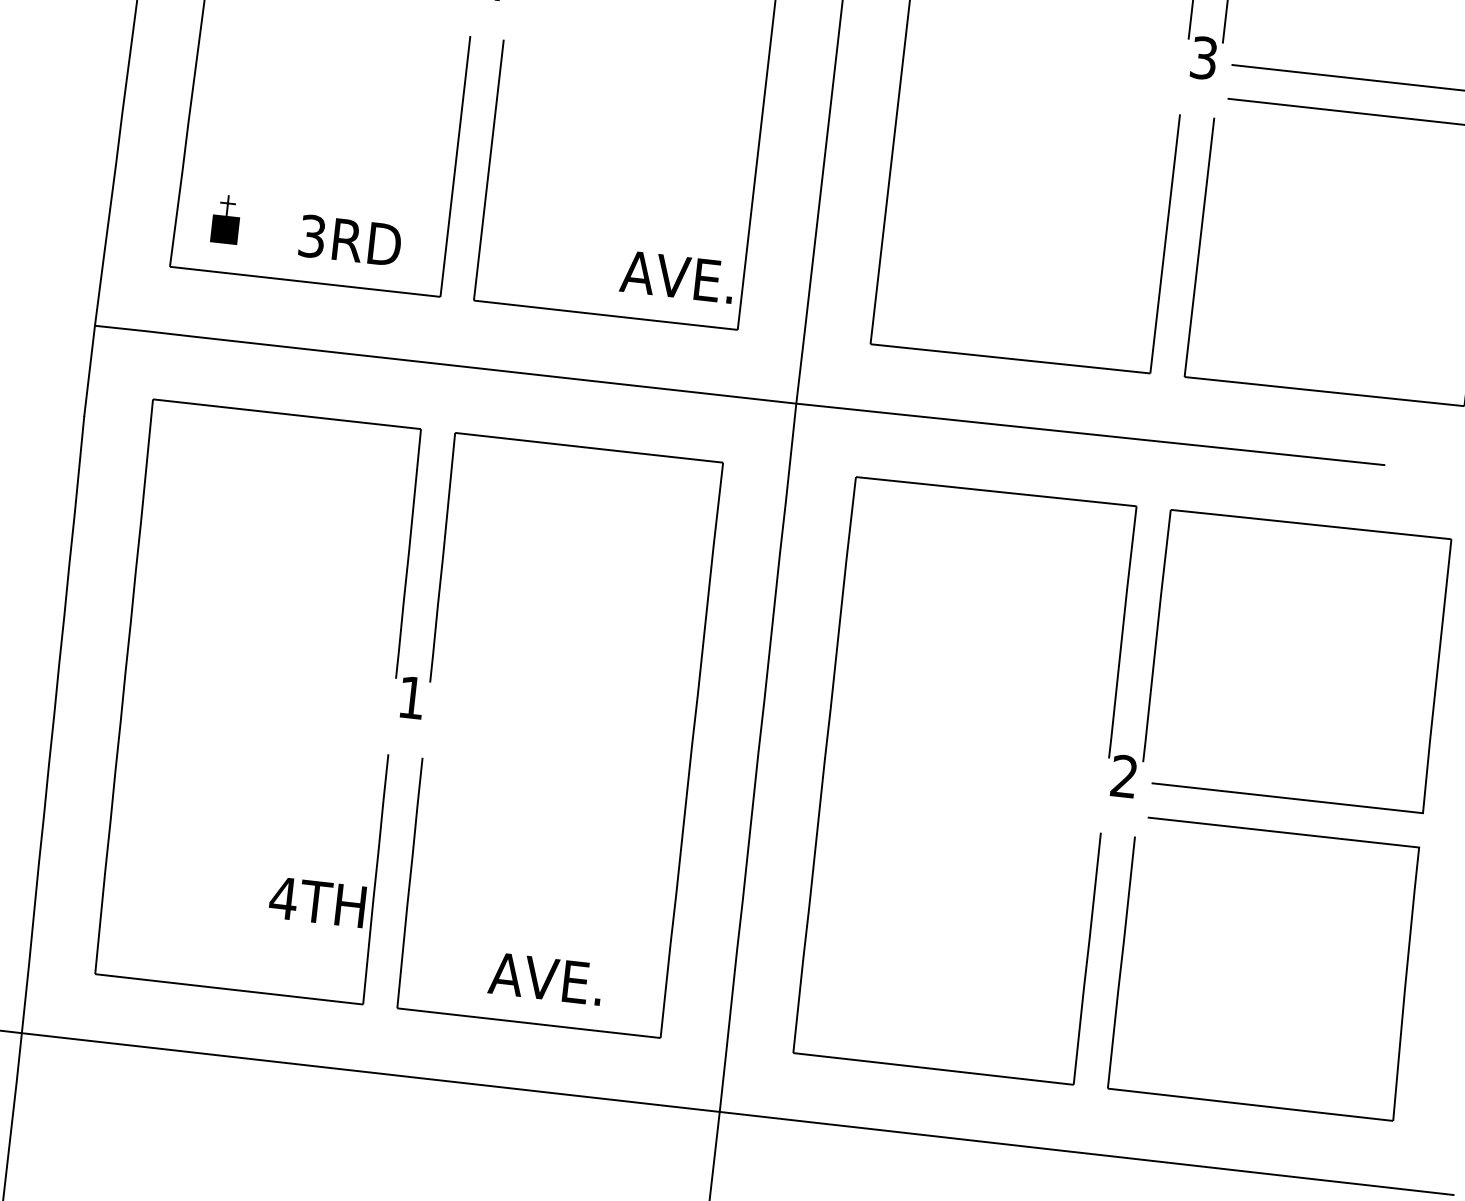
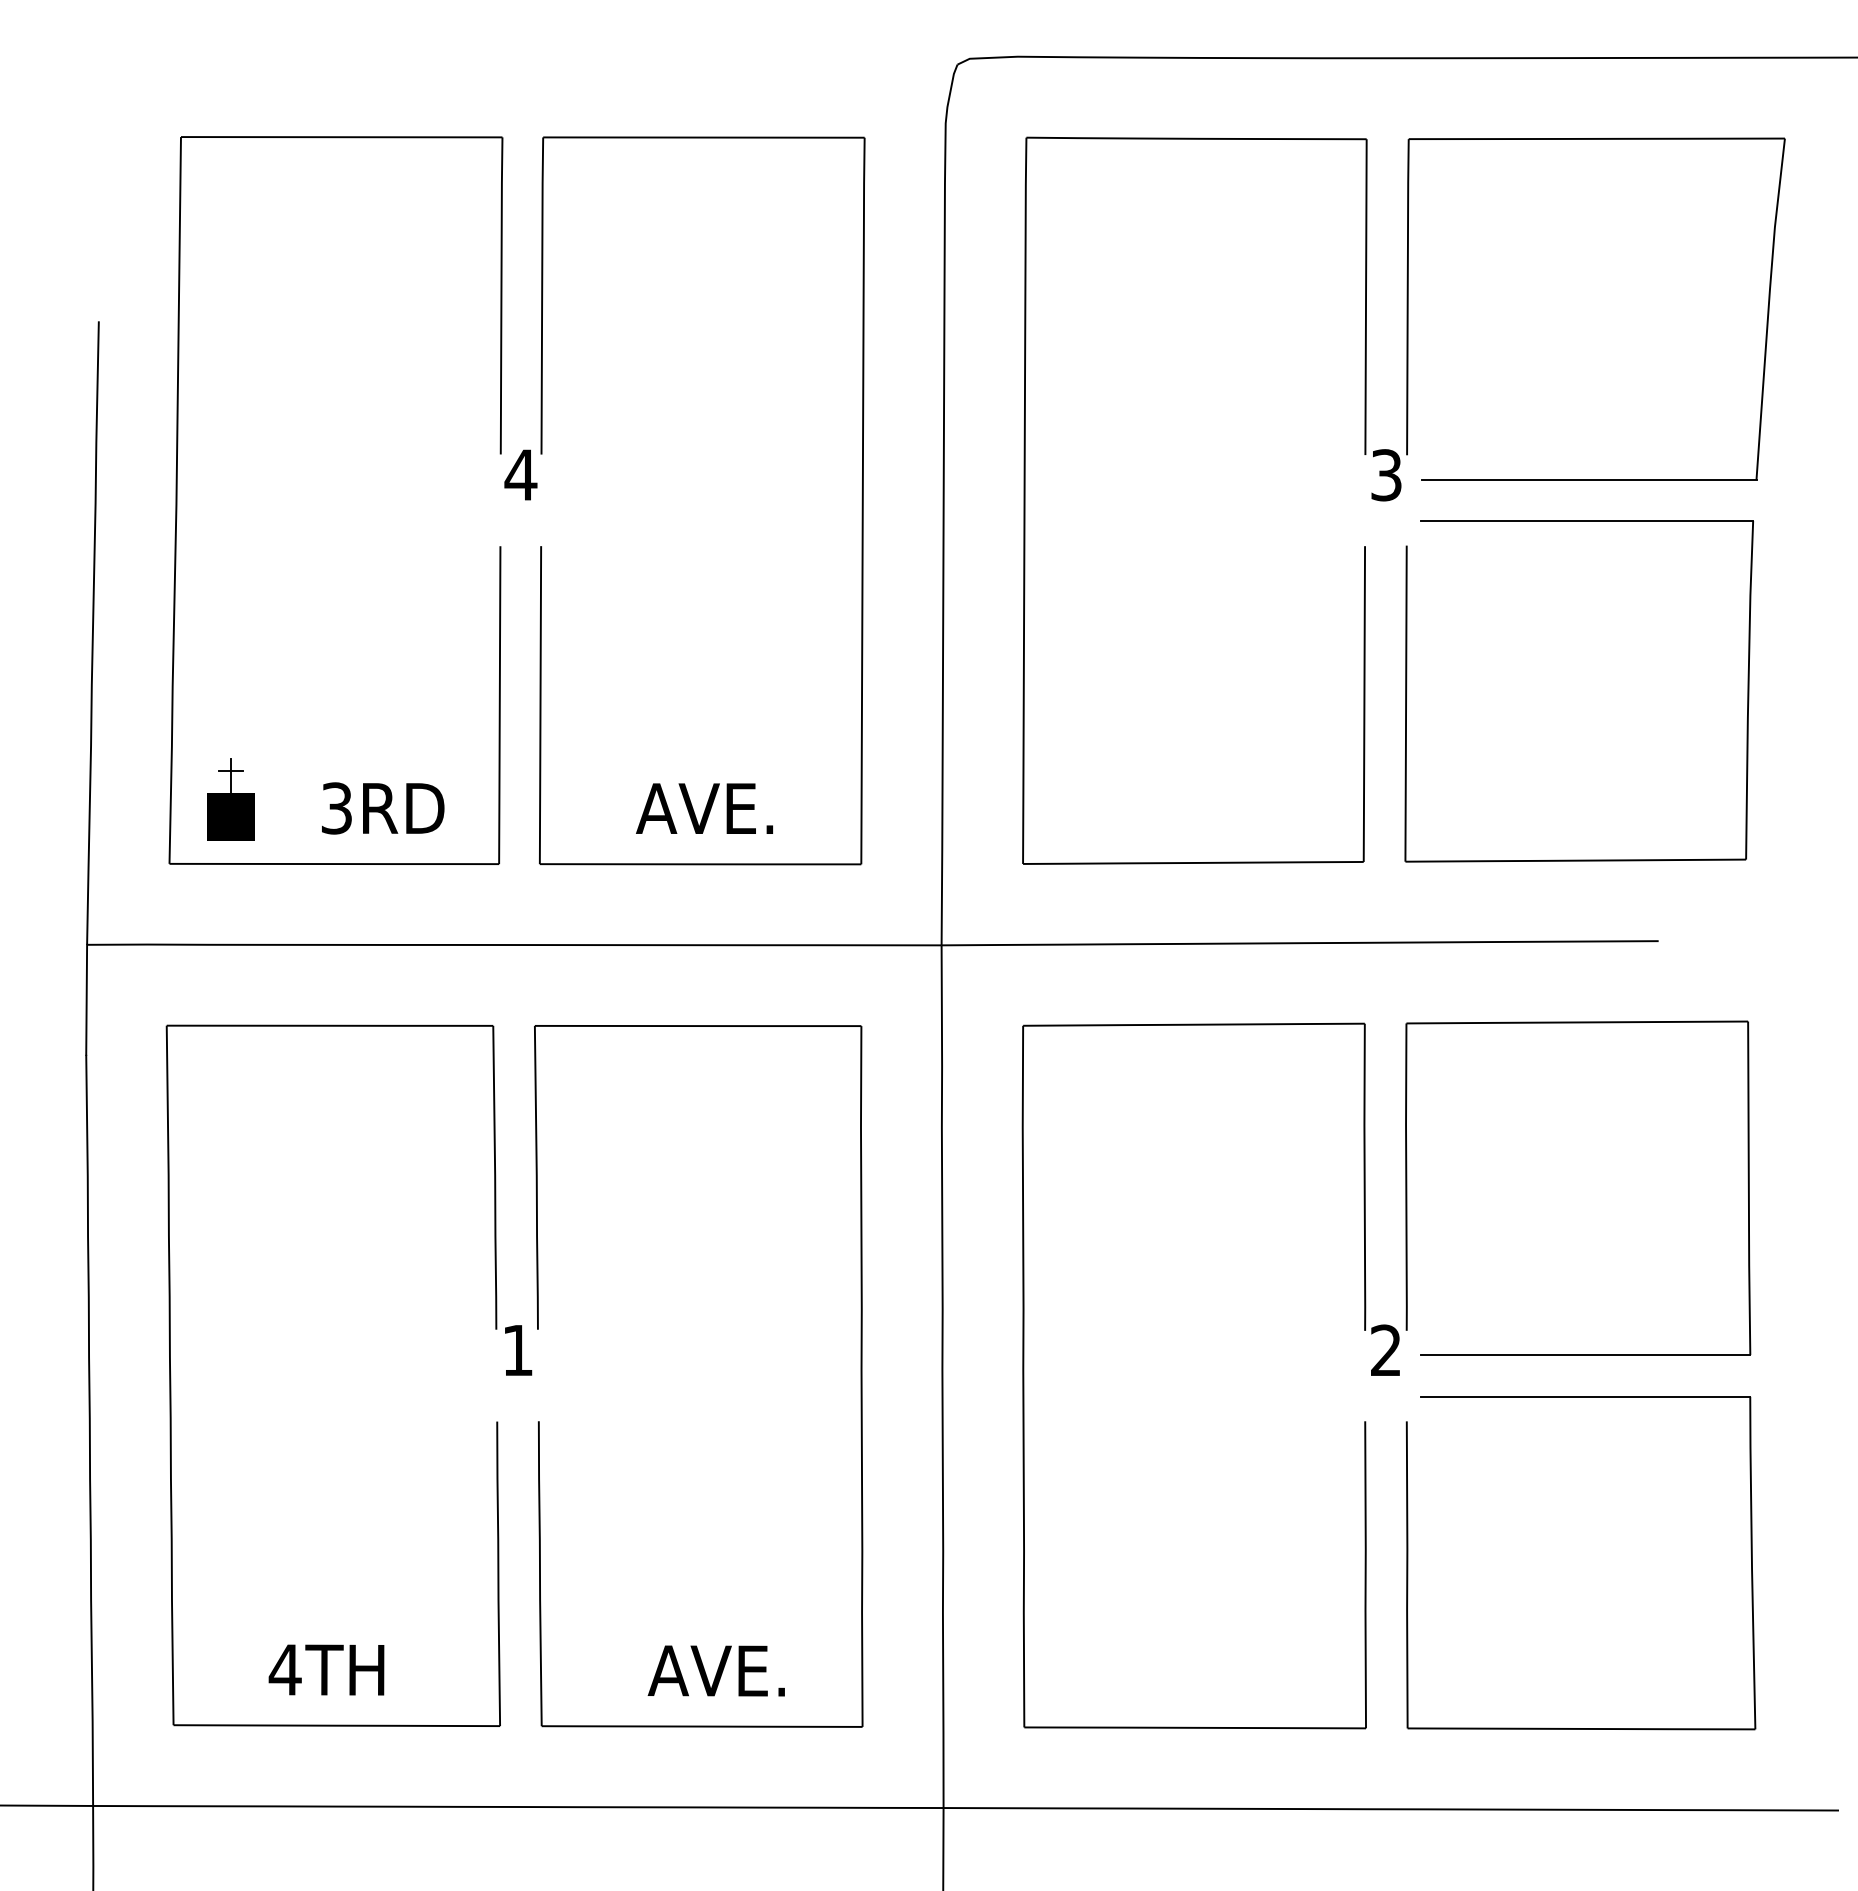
part: (225, 219) -> (230, 799), size x1.43
text: (677, 276) -> (704, 808), moved
text: (317, 901) -> (326, 1669), moved

